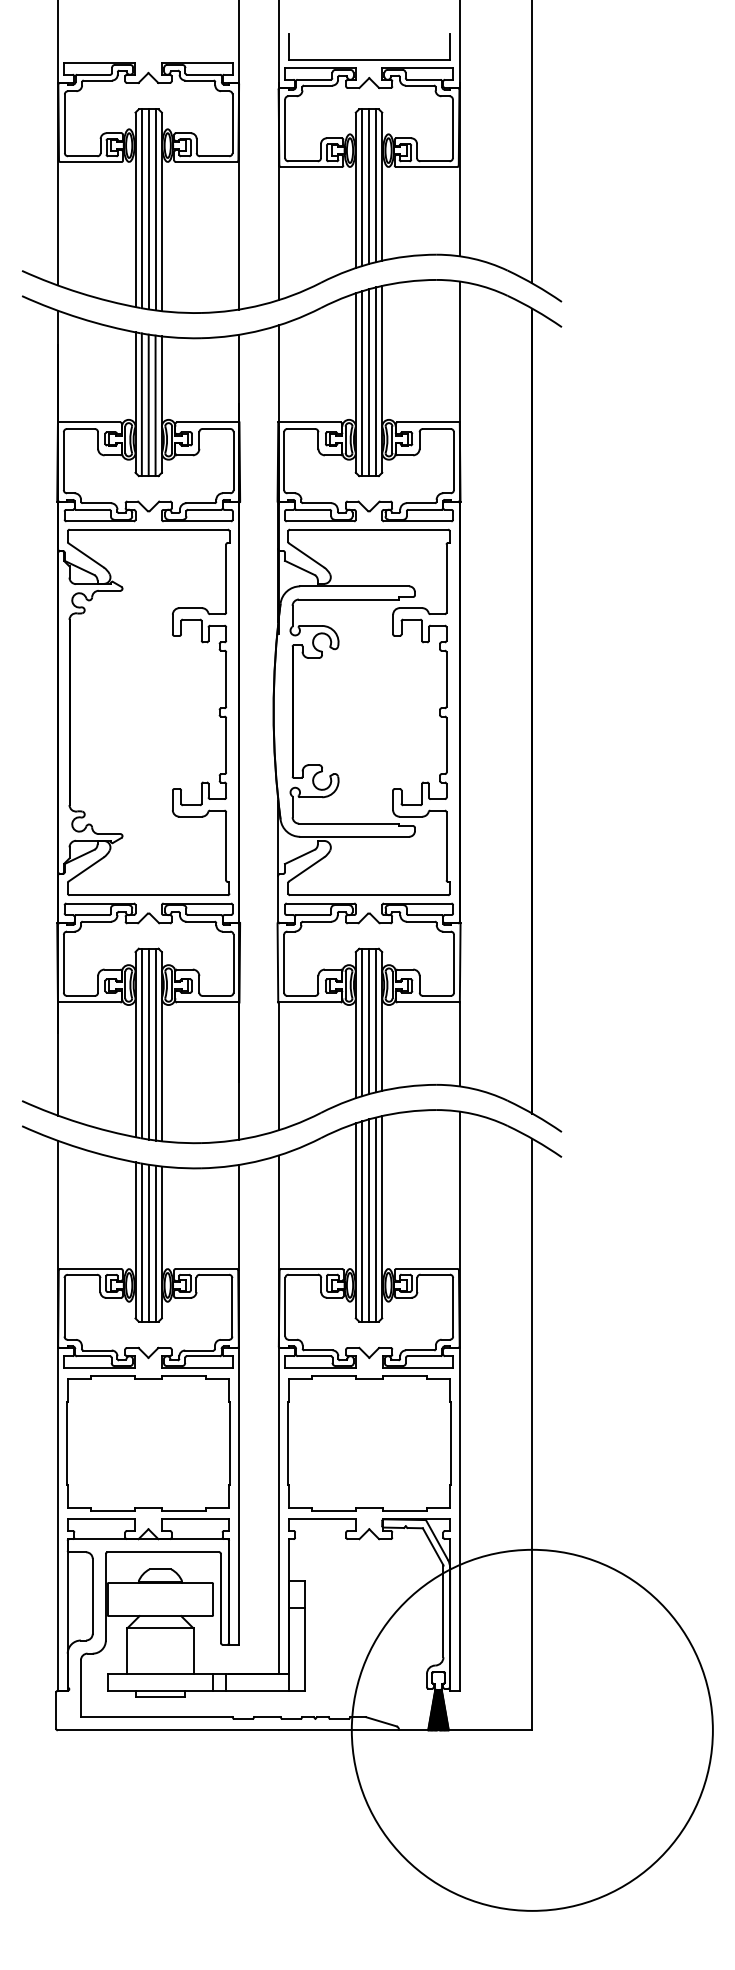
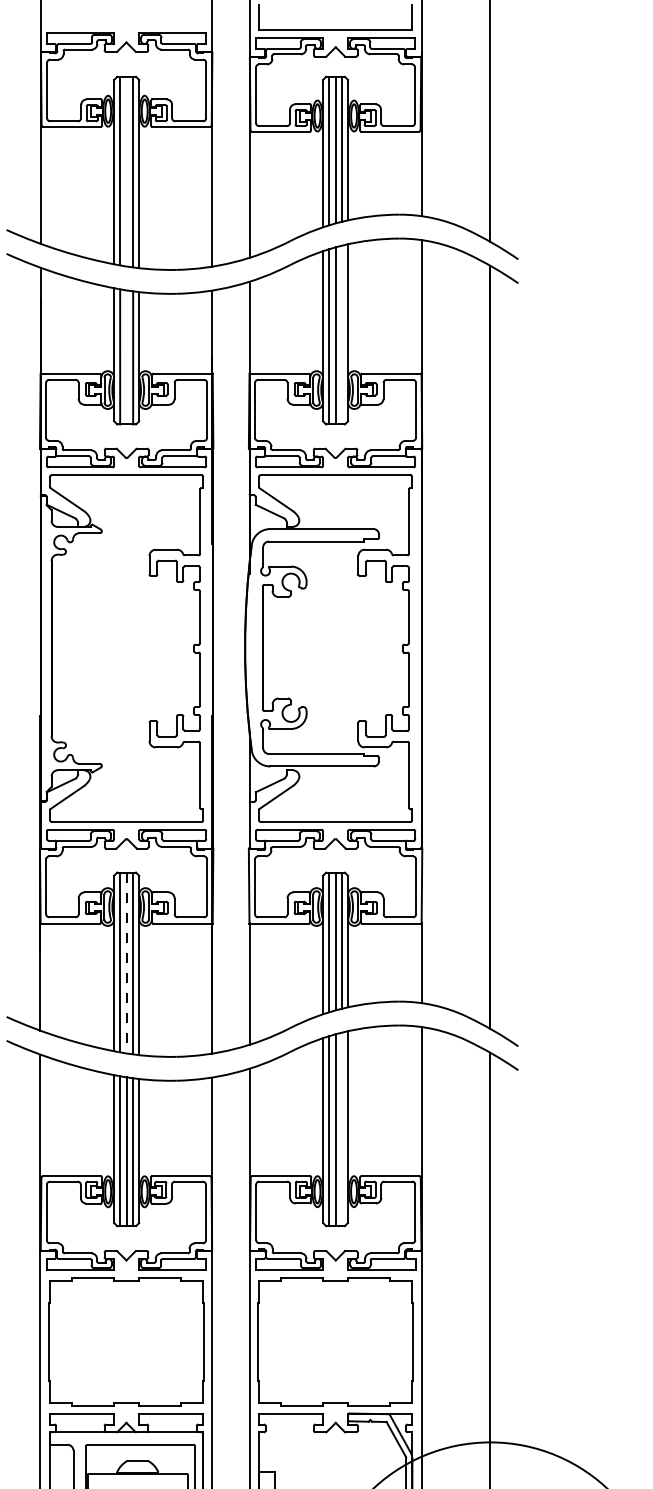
line: (148, 209) -> (126, 171), removed
line: (375, 381) -> (341, 334), removed
line: (148, 405) -> (126, 357), removed
line: (148, 1044) -> (126, 963), solid -> dashed
line: (375, 1219) -> (341, 1129), removed

